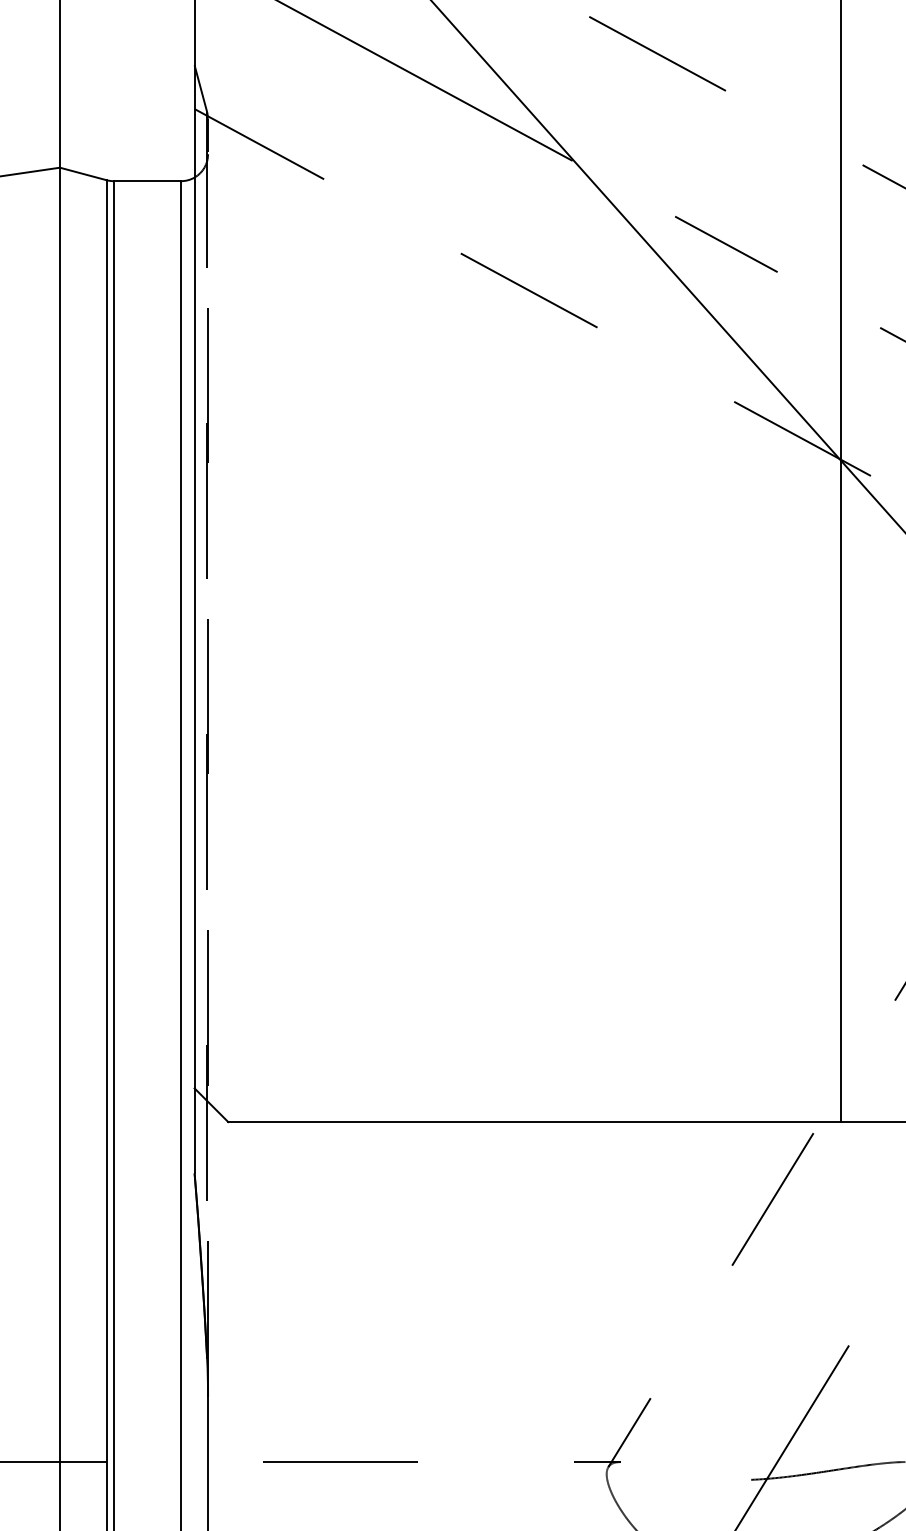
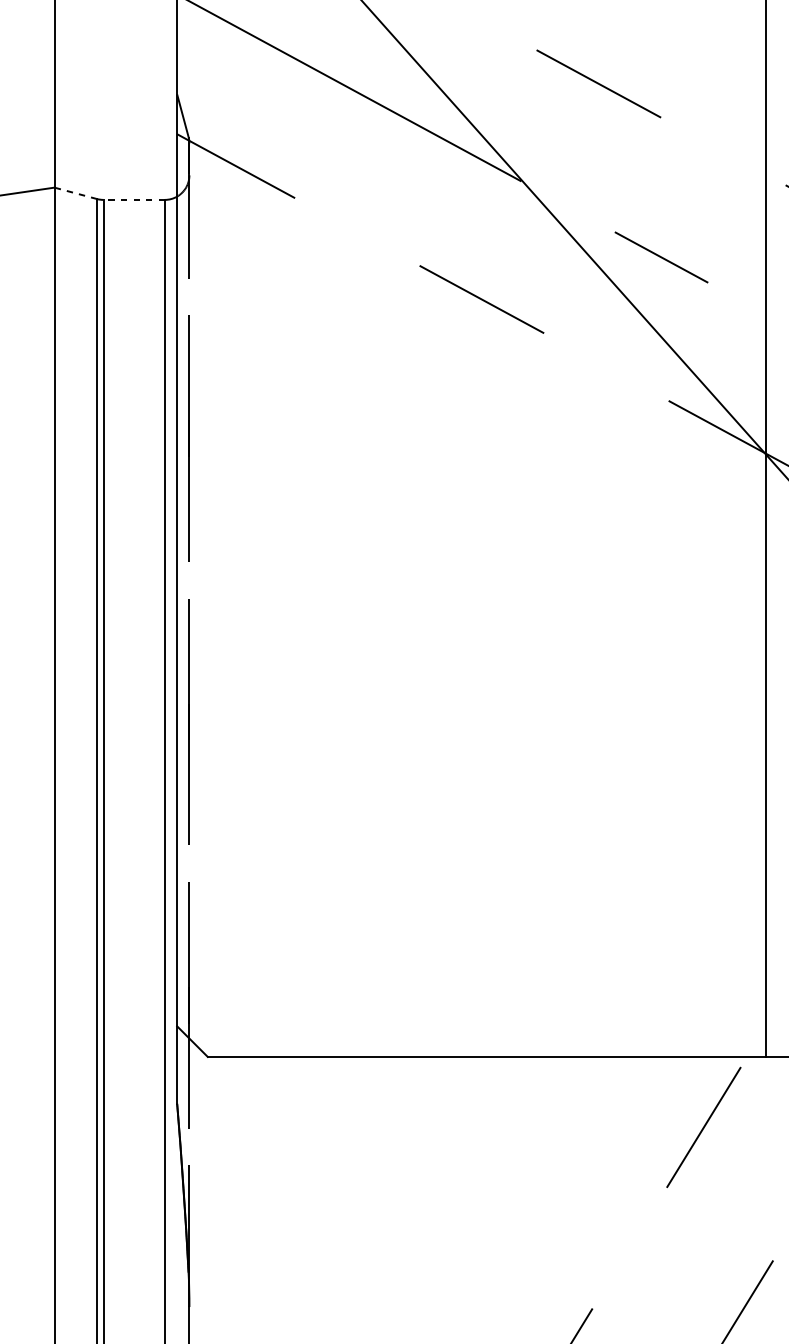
line: (82, 173) -> (75, 192), solid -> dashed
line: (147, 181) -> (134, 200), solid -> dashed

